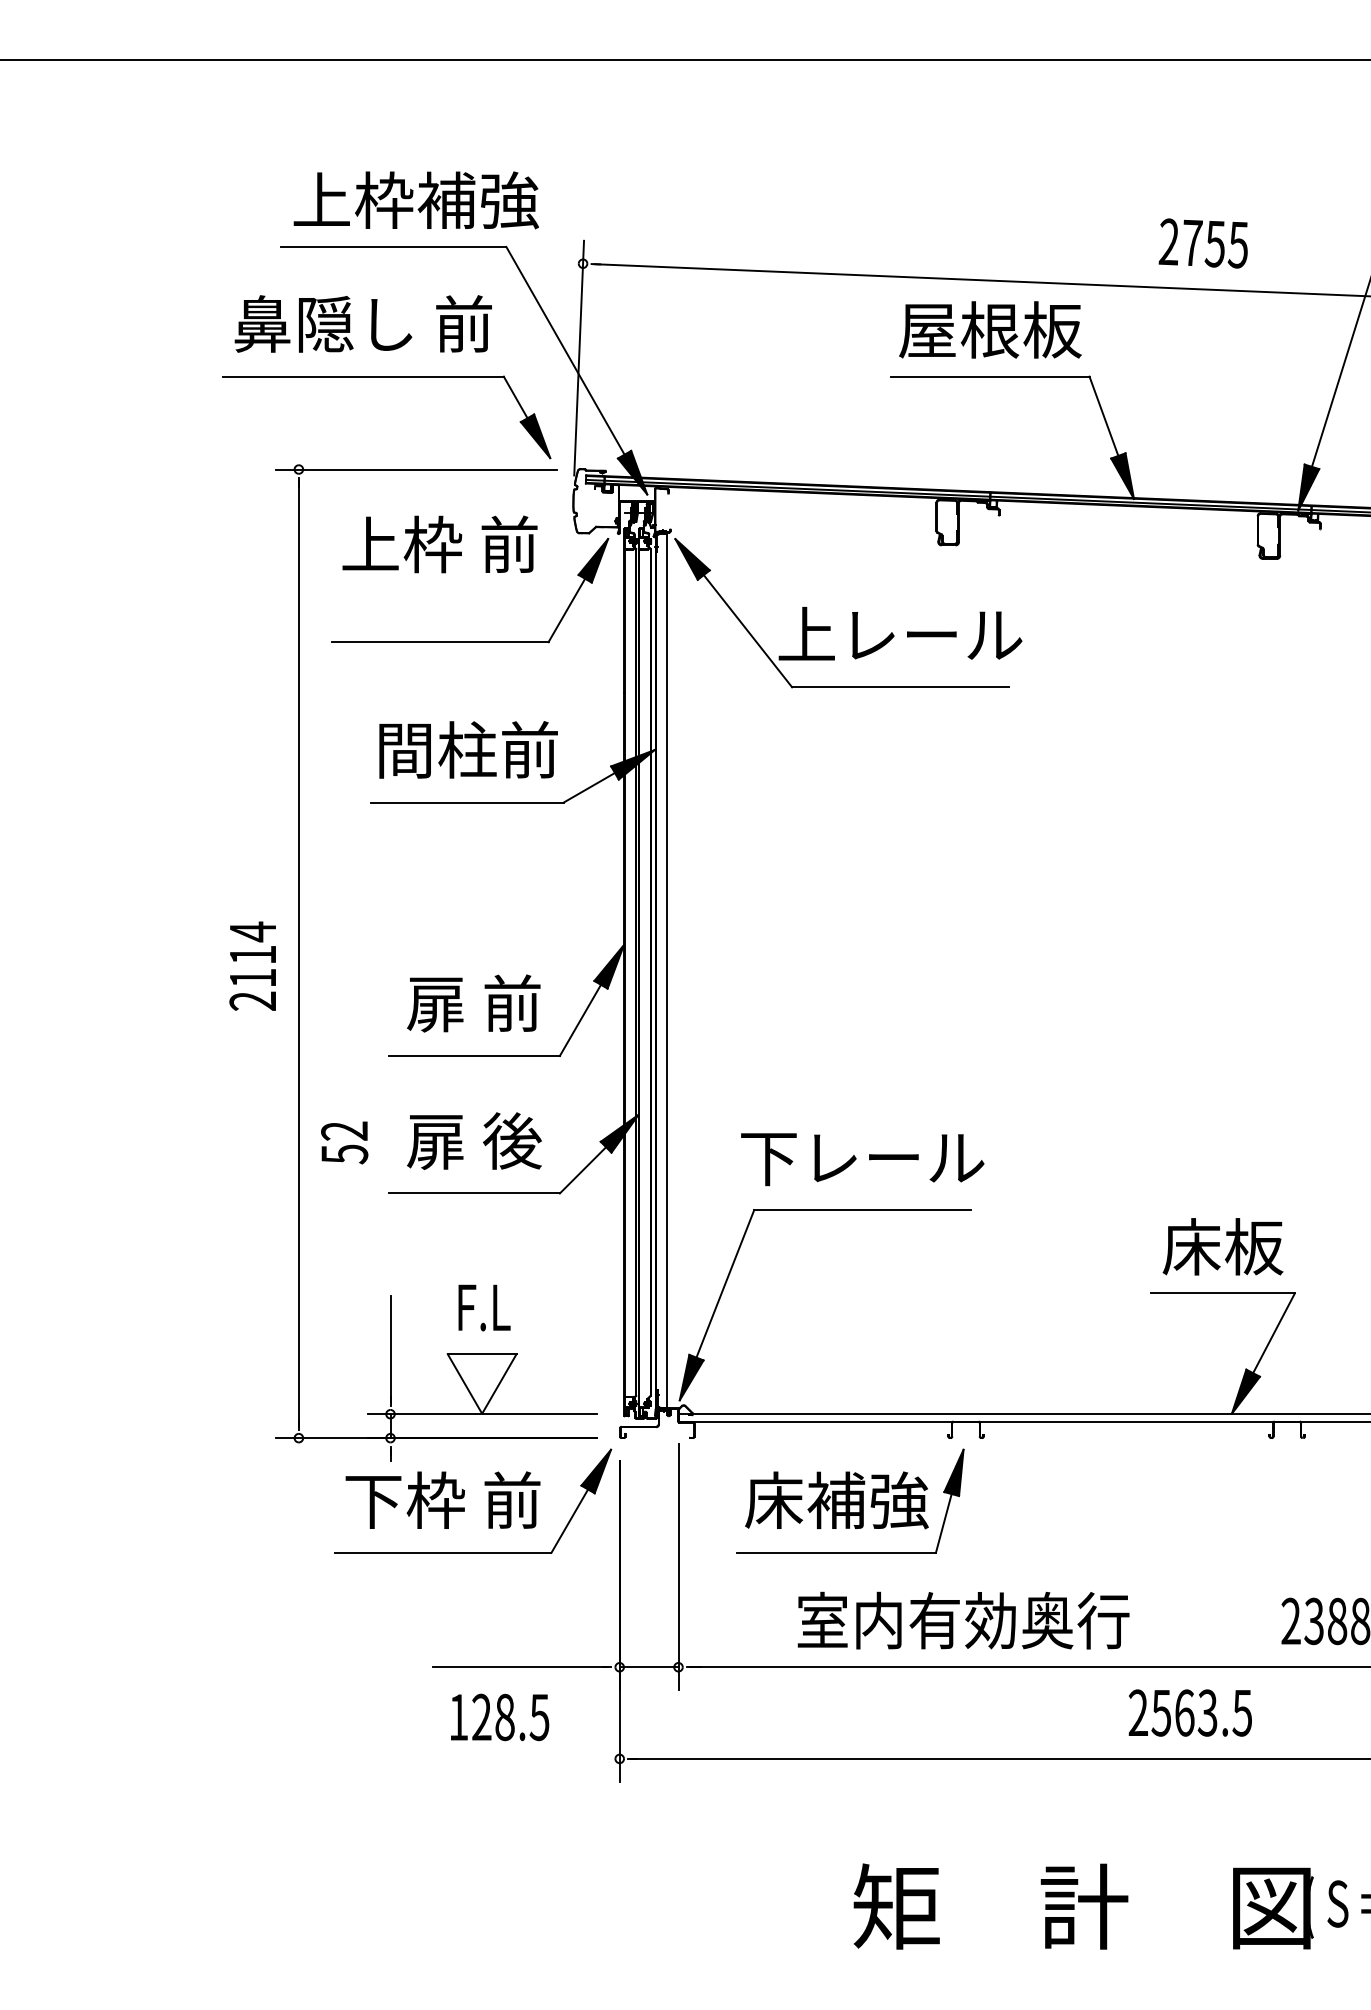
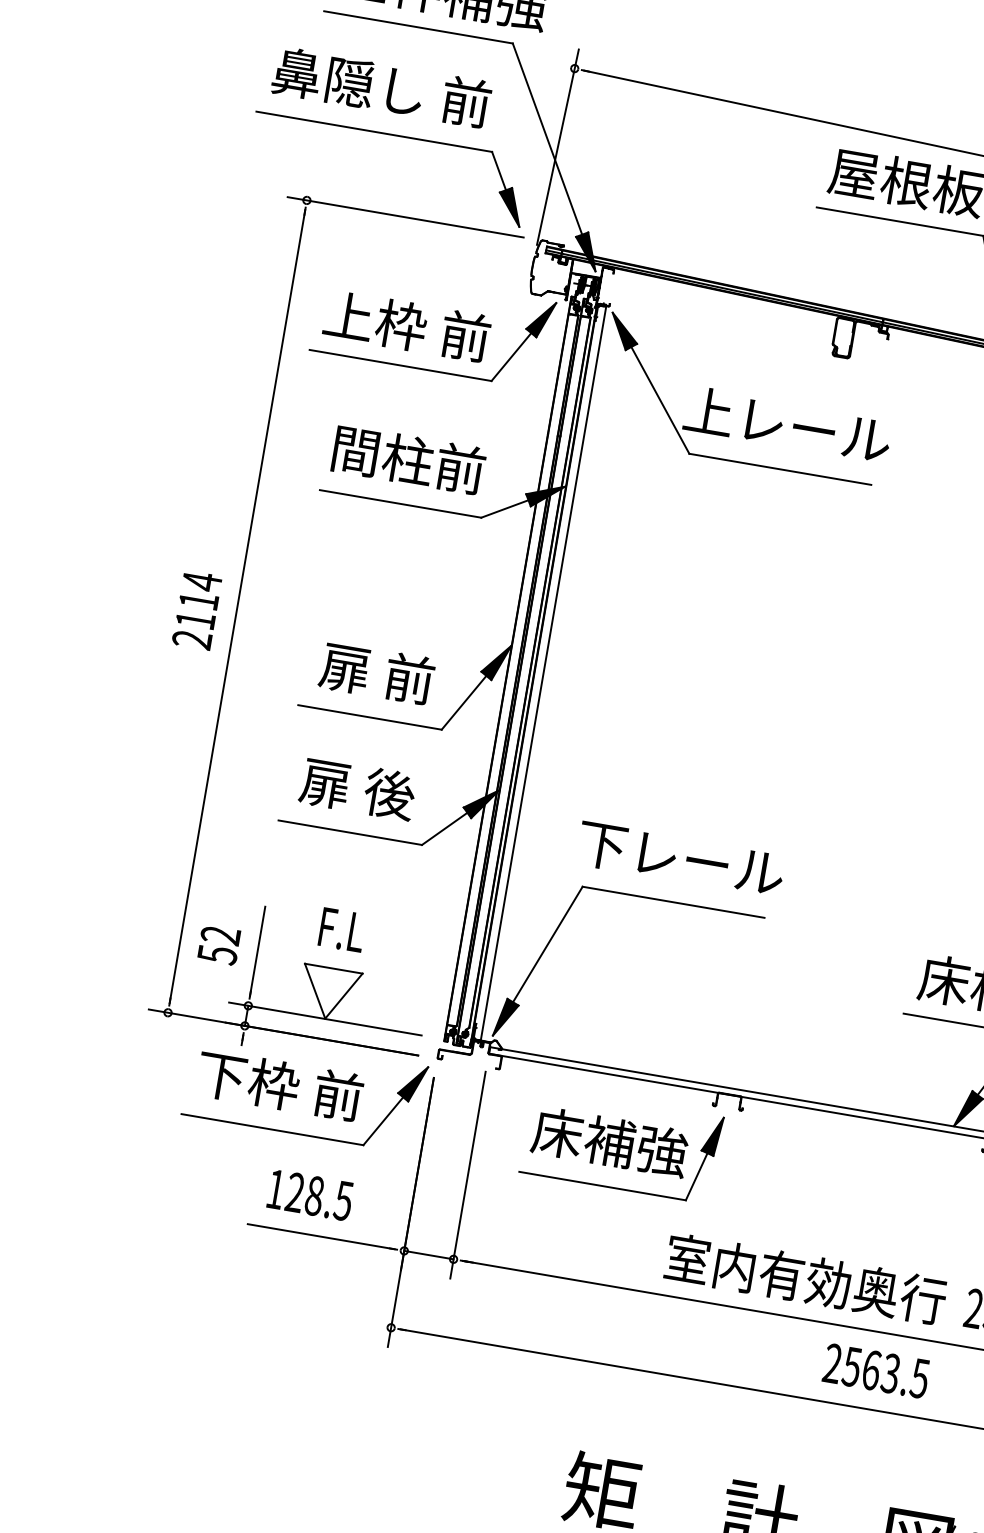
text: (439, 544) -> (406, 326), moved
text: (344, 1142) -> (219, 944), moved
text: (963, 1620) -> (805, 1279), moved
text: (500, 1717) -> (310, 1195), moved

